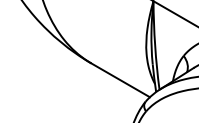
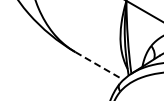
line: (120, 80) -> (99, 66), solid -> dashed

